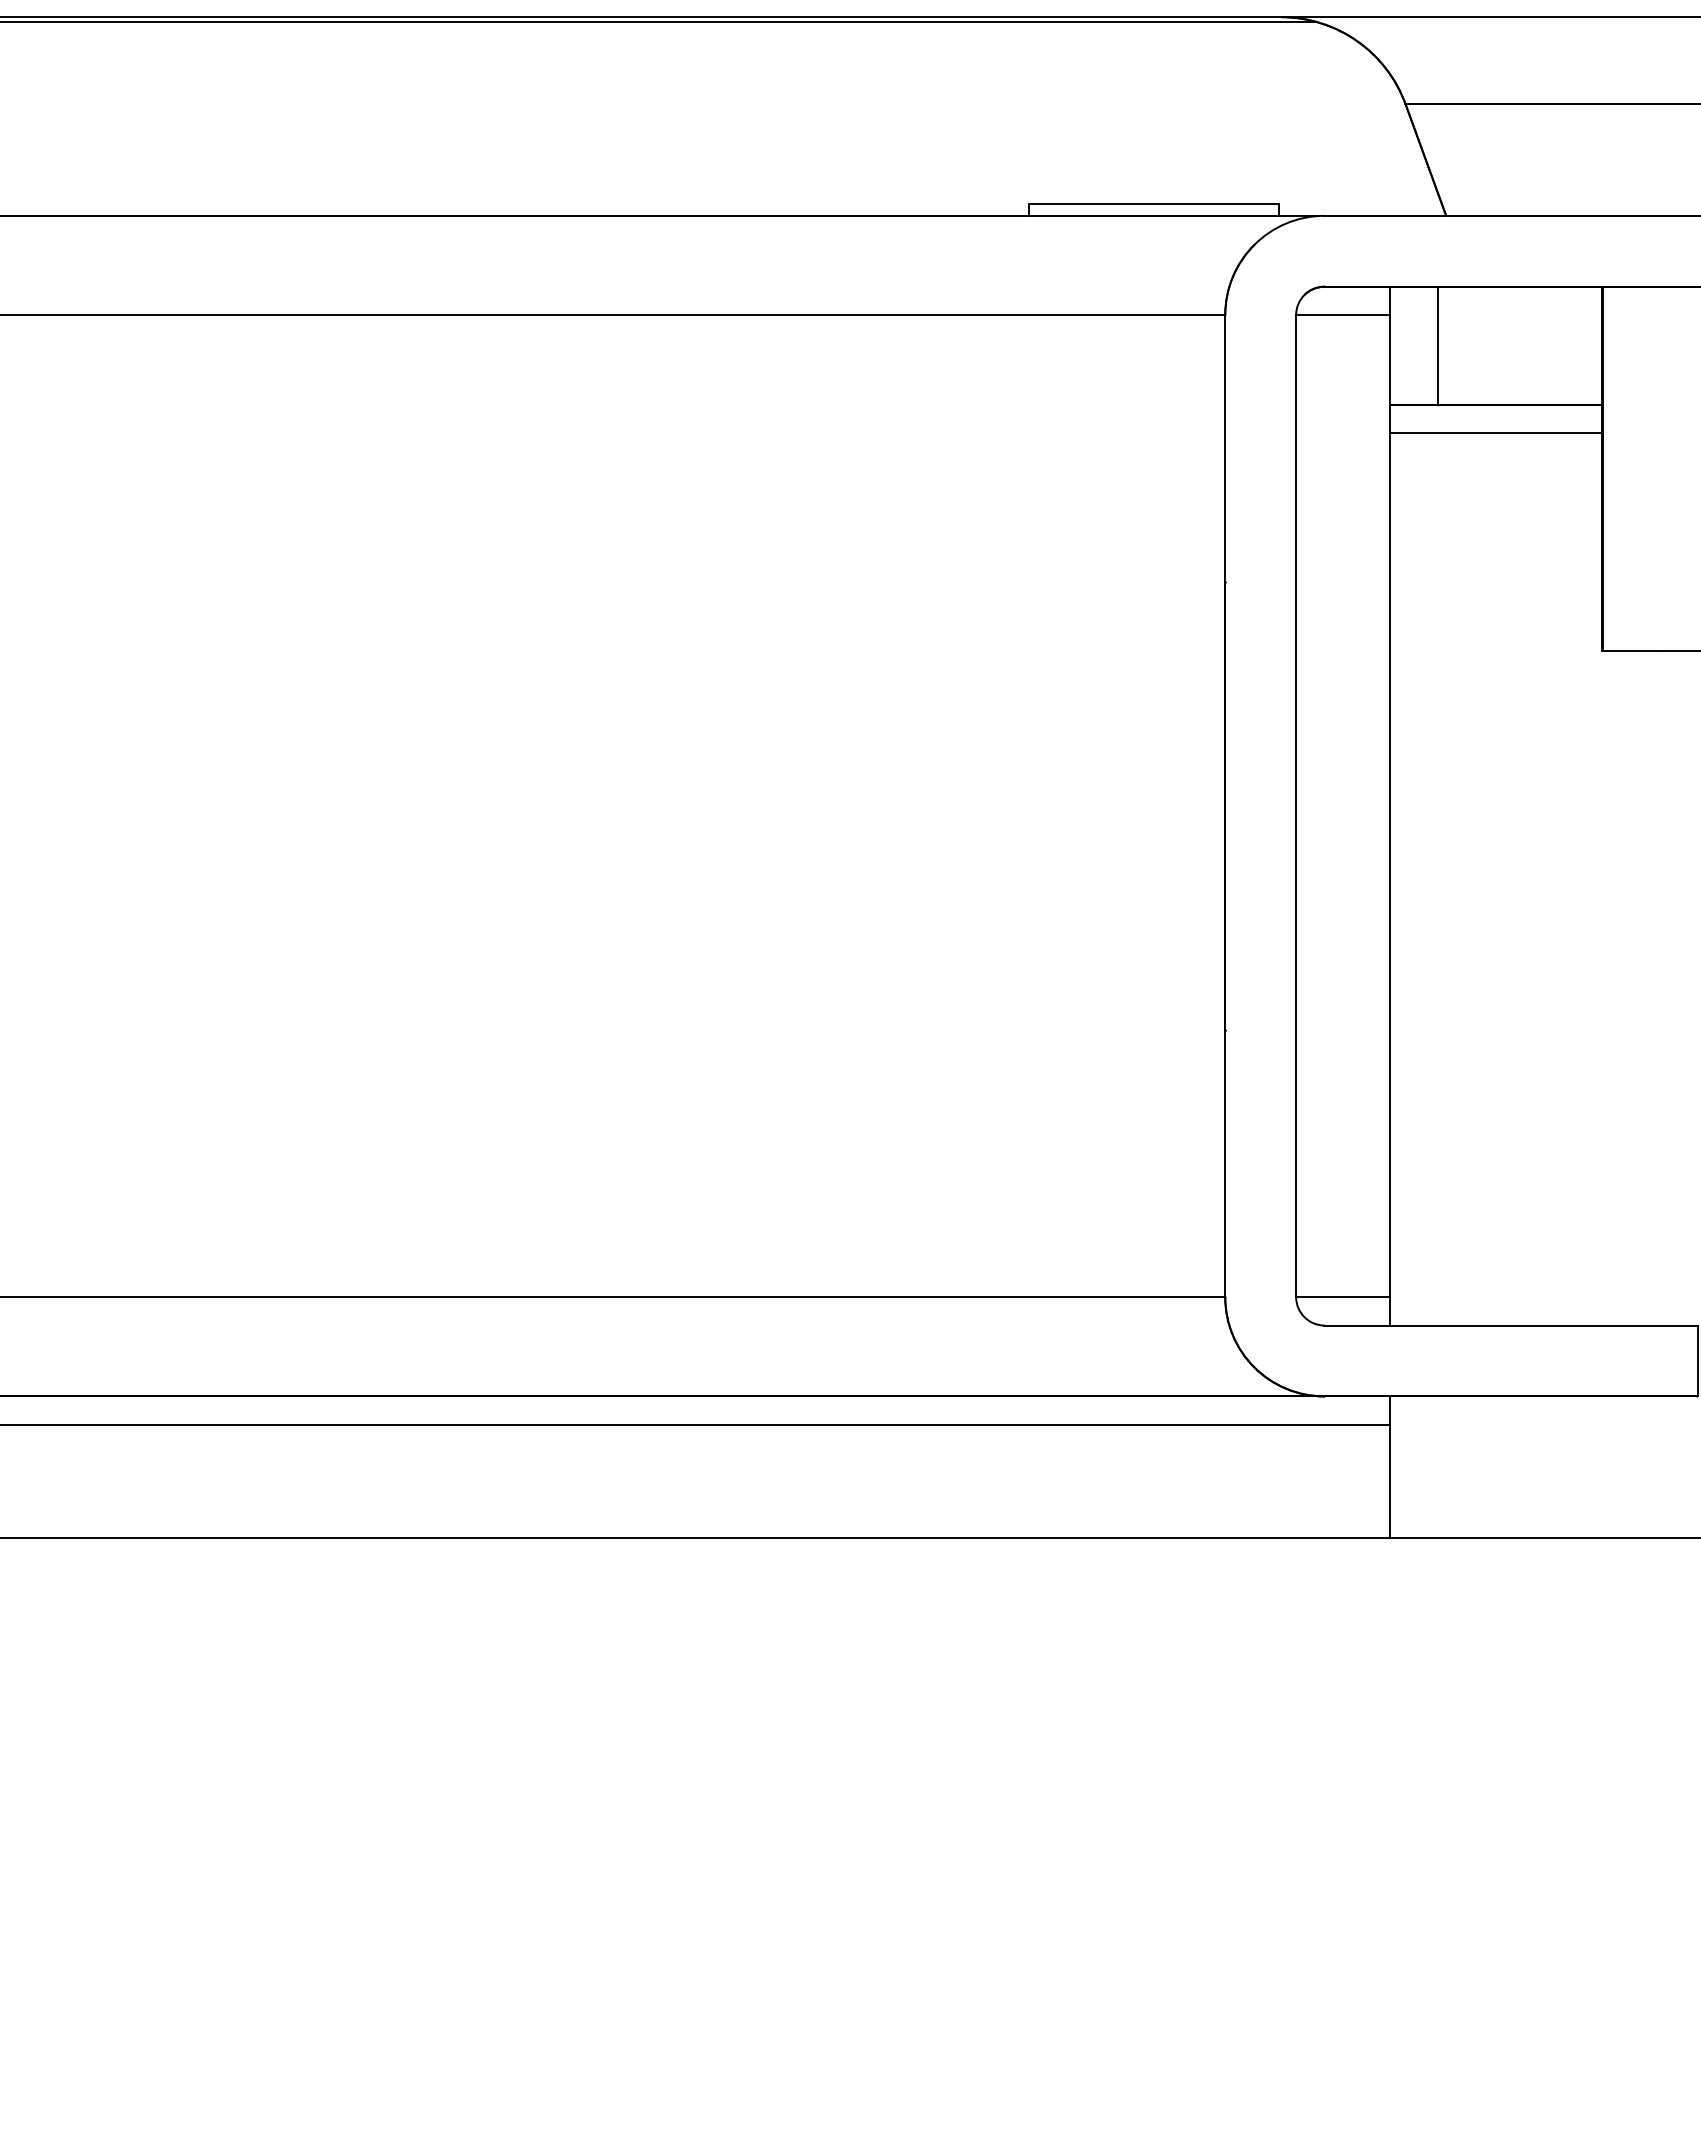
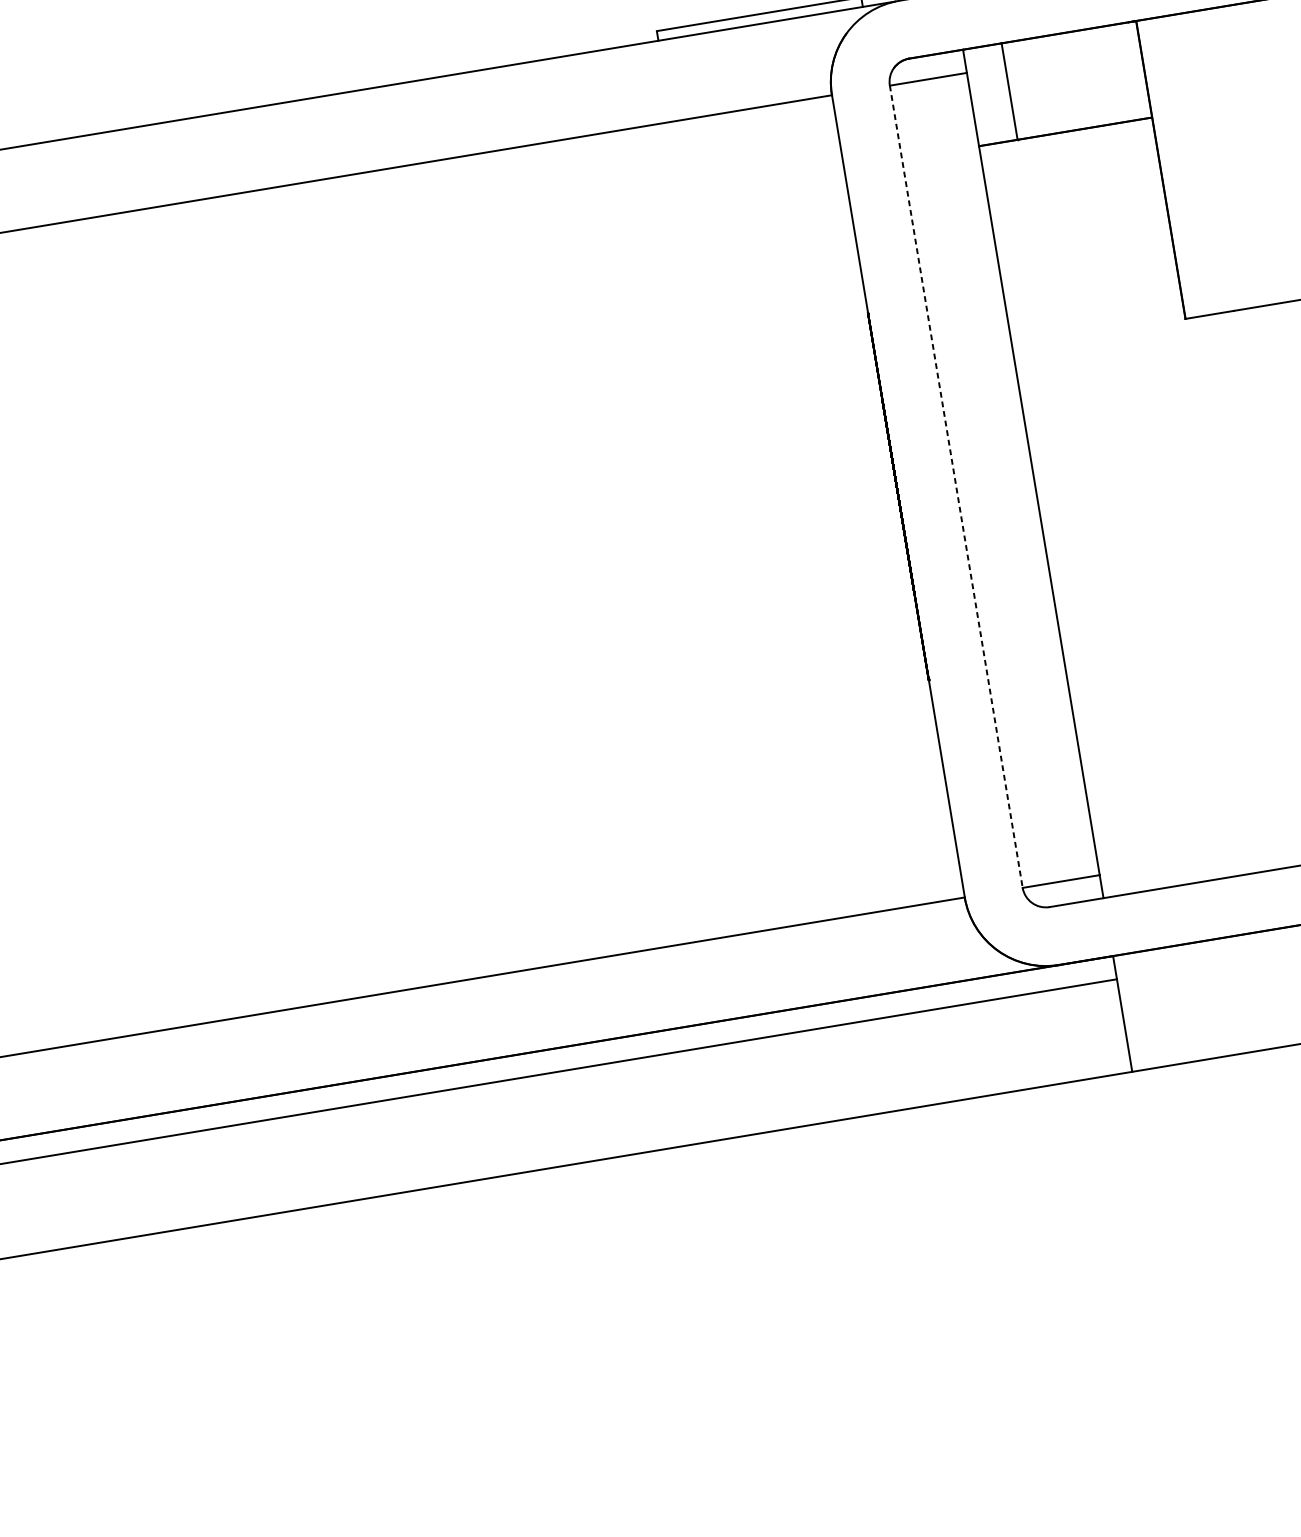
line: (1496, 433) -> (1069, 155), removed
line: (1296, 806) -> (956, 486), solid -> dashed

